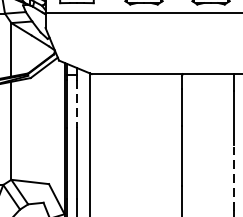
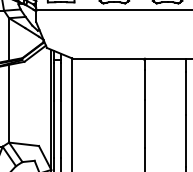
line: (77, 104) -> (61, 82), dashed -> solid
line: (234, 177) -> (186, 140), dashed -> solid

